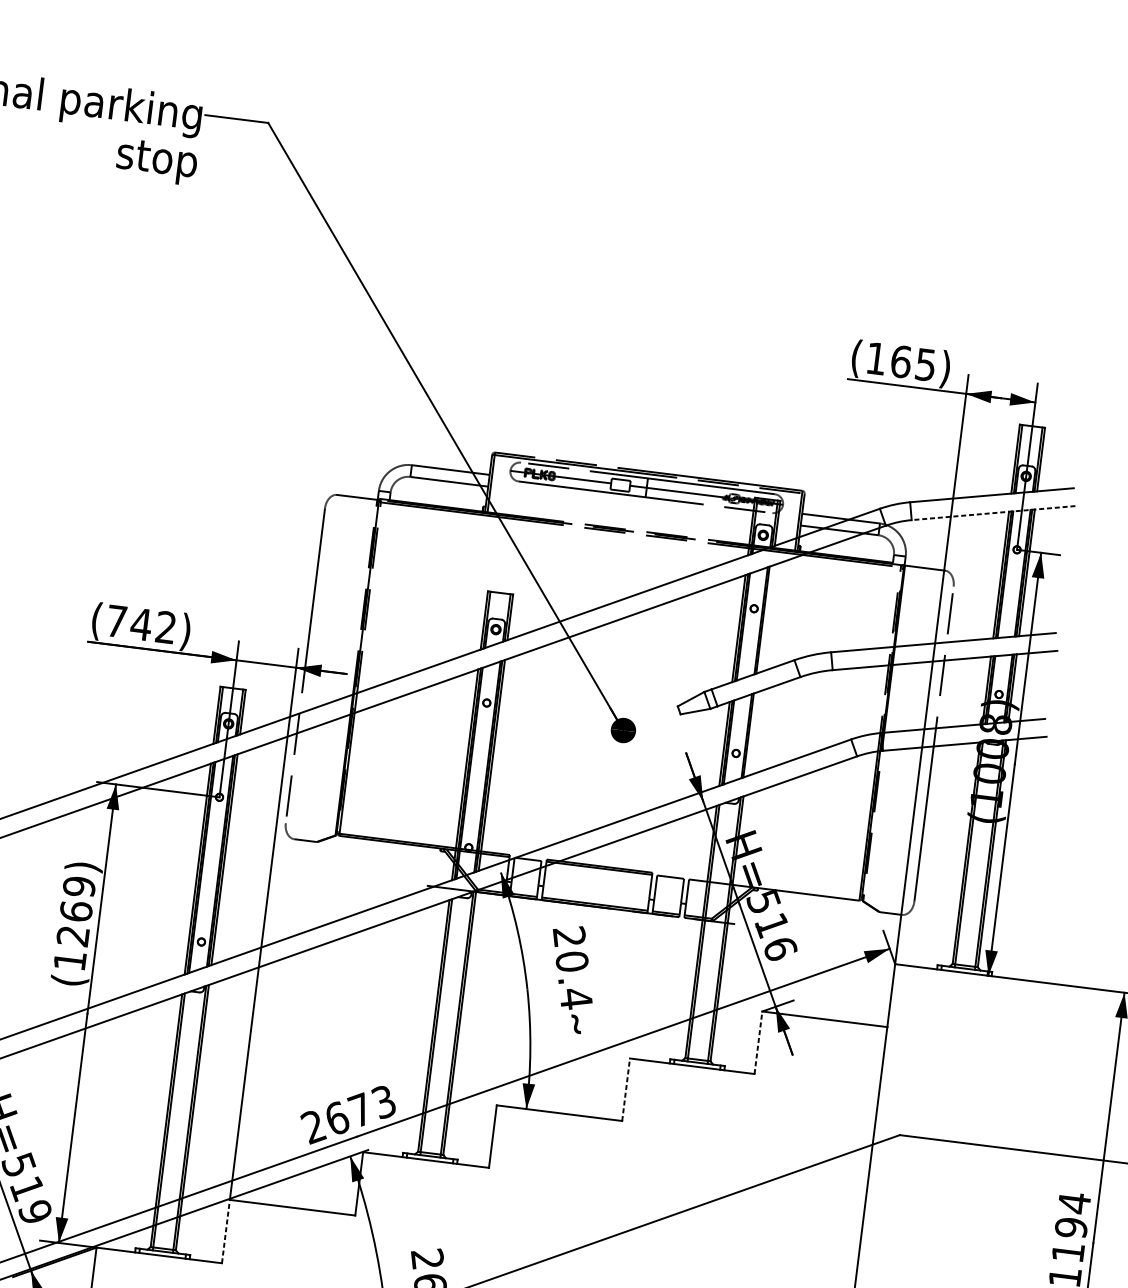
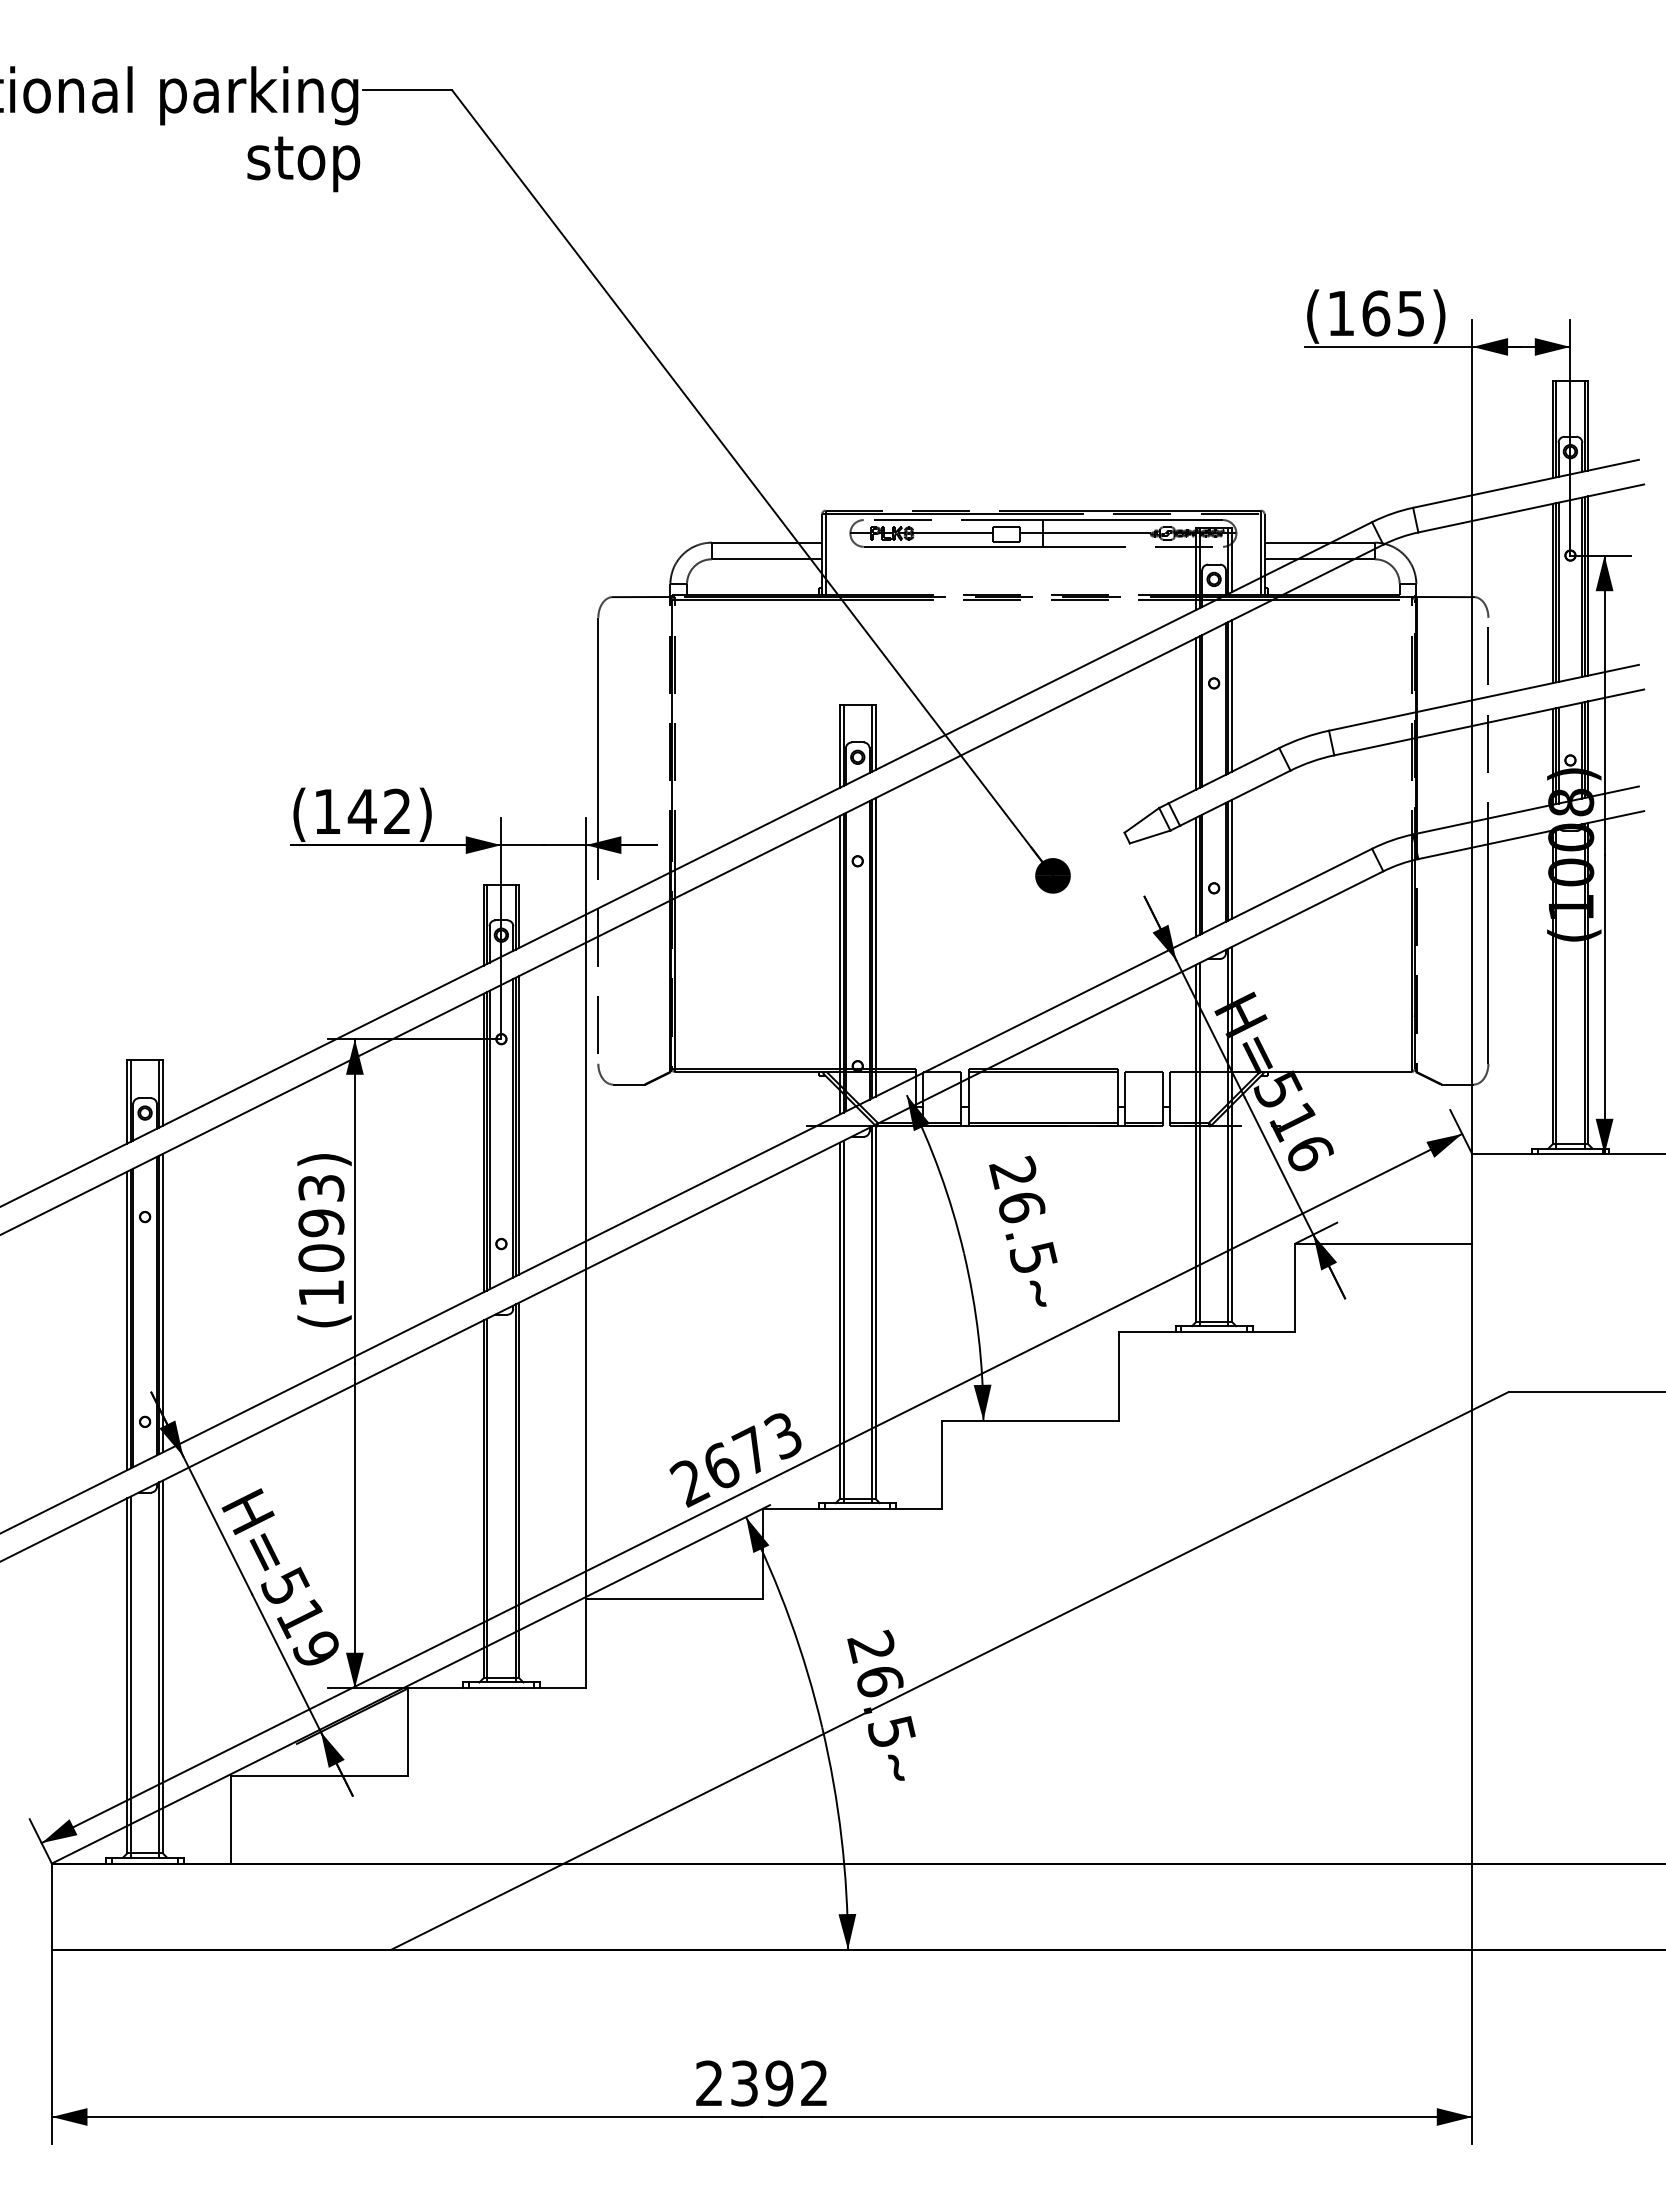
line: (992, 513) -> (1530, 508), dashed -> solid
line: (765, 618) -> (1231, 695), added
text: (116, 621) -> (327, 811), (742) -> (142)
line: (751, 733) -> (1231, 858), added
text: (76, 910) -> (321, 1222), (1269) -> (1093)
text: (574, 980) -> (1028, 1233), 20.4 -> 26.5
line: (758, 1042) -> (1295, 1287), dashed -> solid
line: (626, 1089) -> (1119, 1375), dashed -> solid
line: (225, 1231) -> (585, 1643), dashed -> solid

